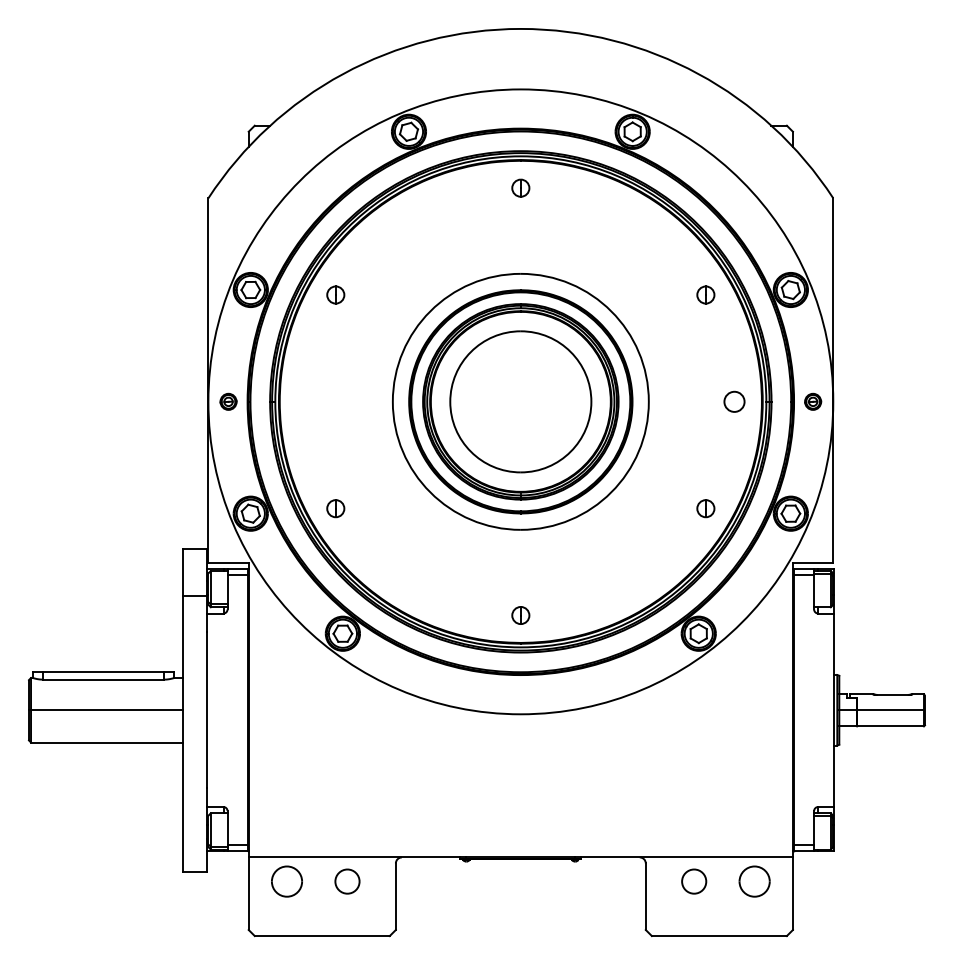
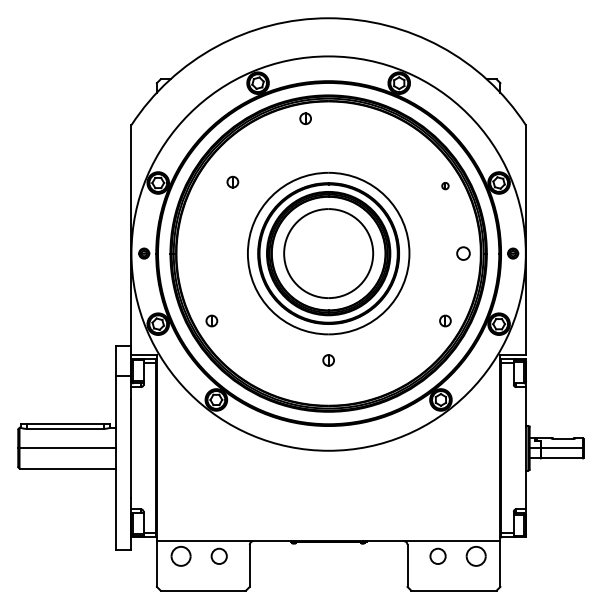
part: (520, 187) -> (305, 118), moved
part: (335, 293) -> (232, 181), moved
part: (705, 293) -> (445, 185), size x0.6
part: (520, 615) -> (328, 360), moved

